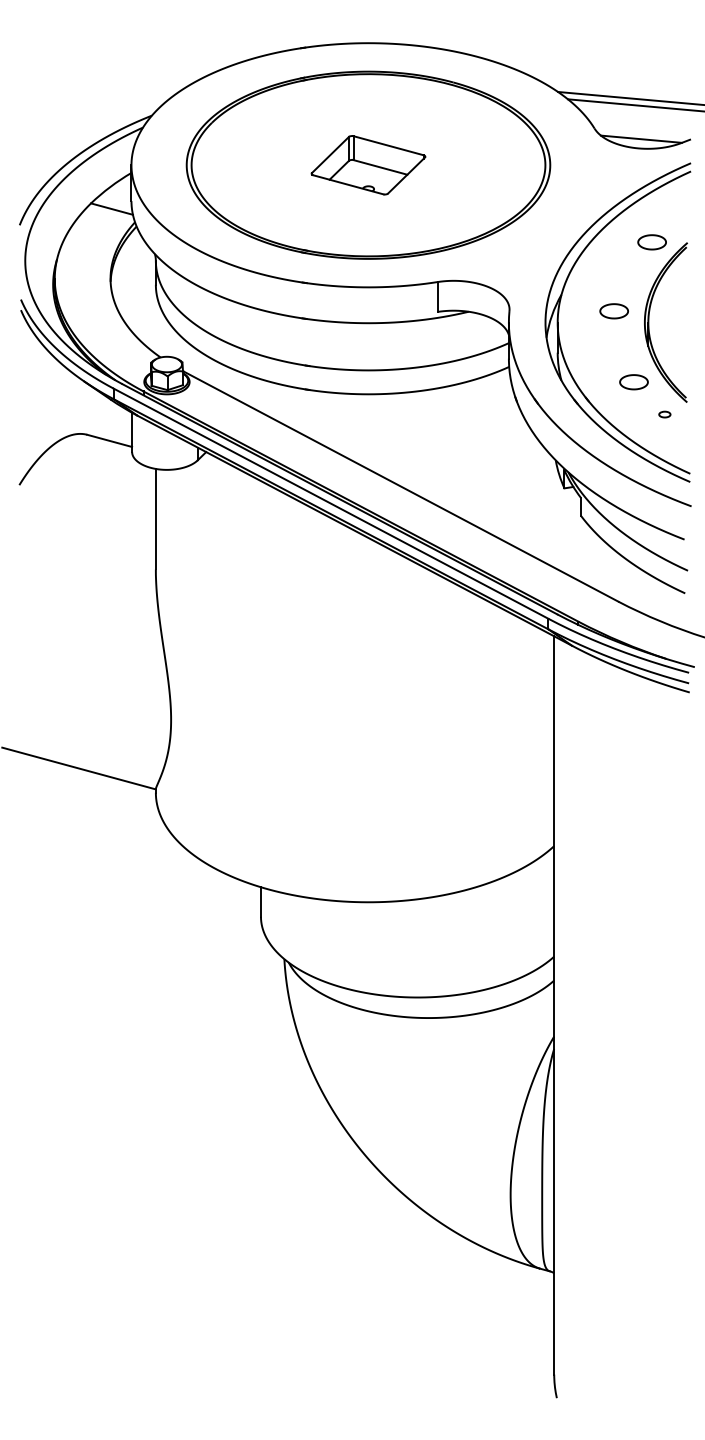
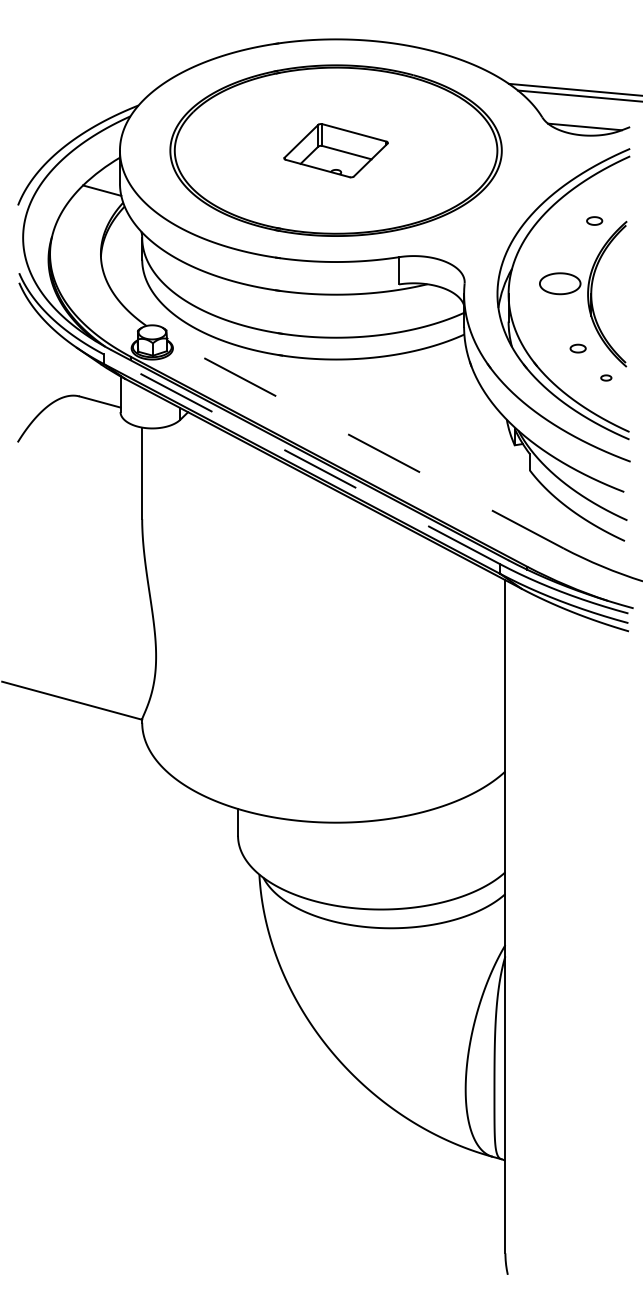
part: (651, 242) -> (594, 221), size x0.6
part: (613, 311) -> (559, 284), size x1.6
part: (633, 382) -> (577, 348), size x0.6
line: (400, 486) -> (365, 443), solid -> dashed
line: (330, 503) -> (301, 459), solid -> dashed

